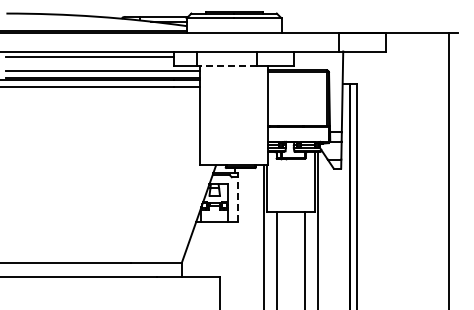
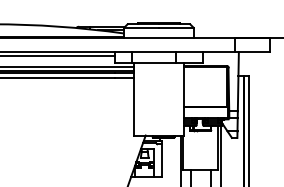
line: (227, 65) -> (154, 62), dashed -> solid
line: (238, 199) -> (162, 160), dashed -> solid

